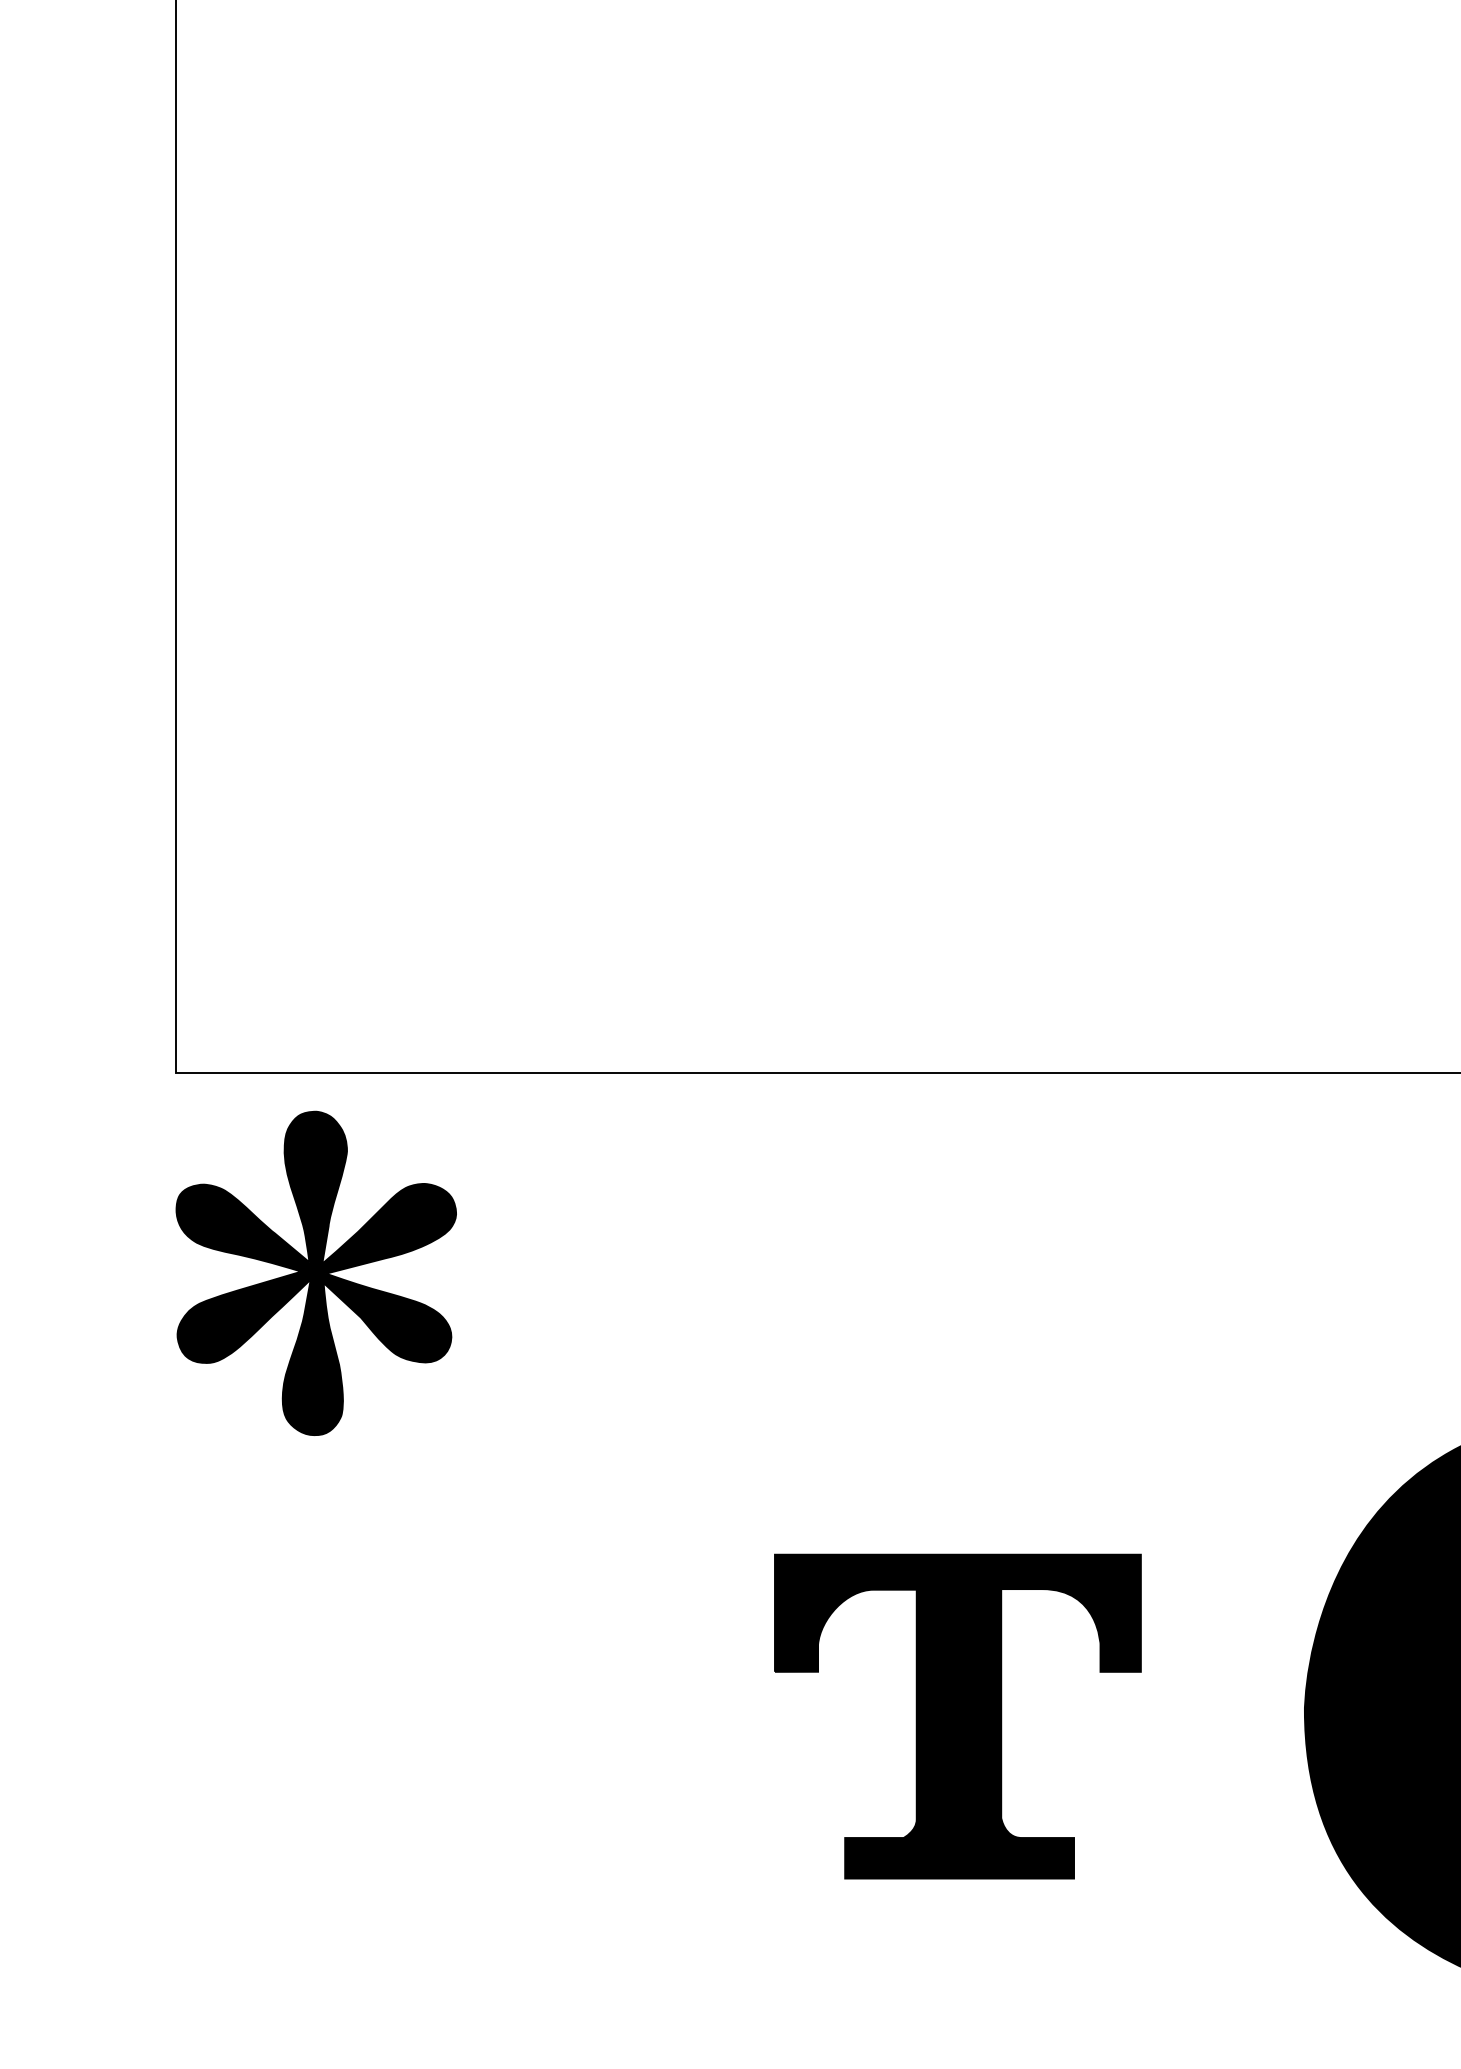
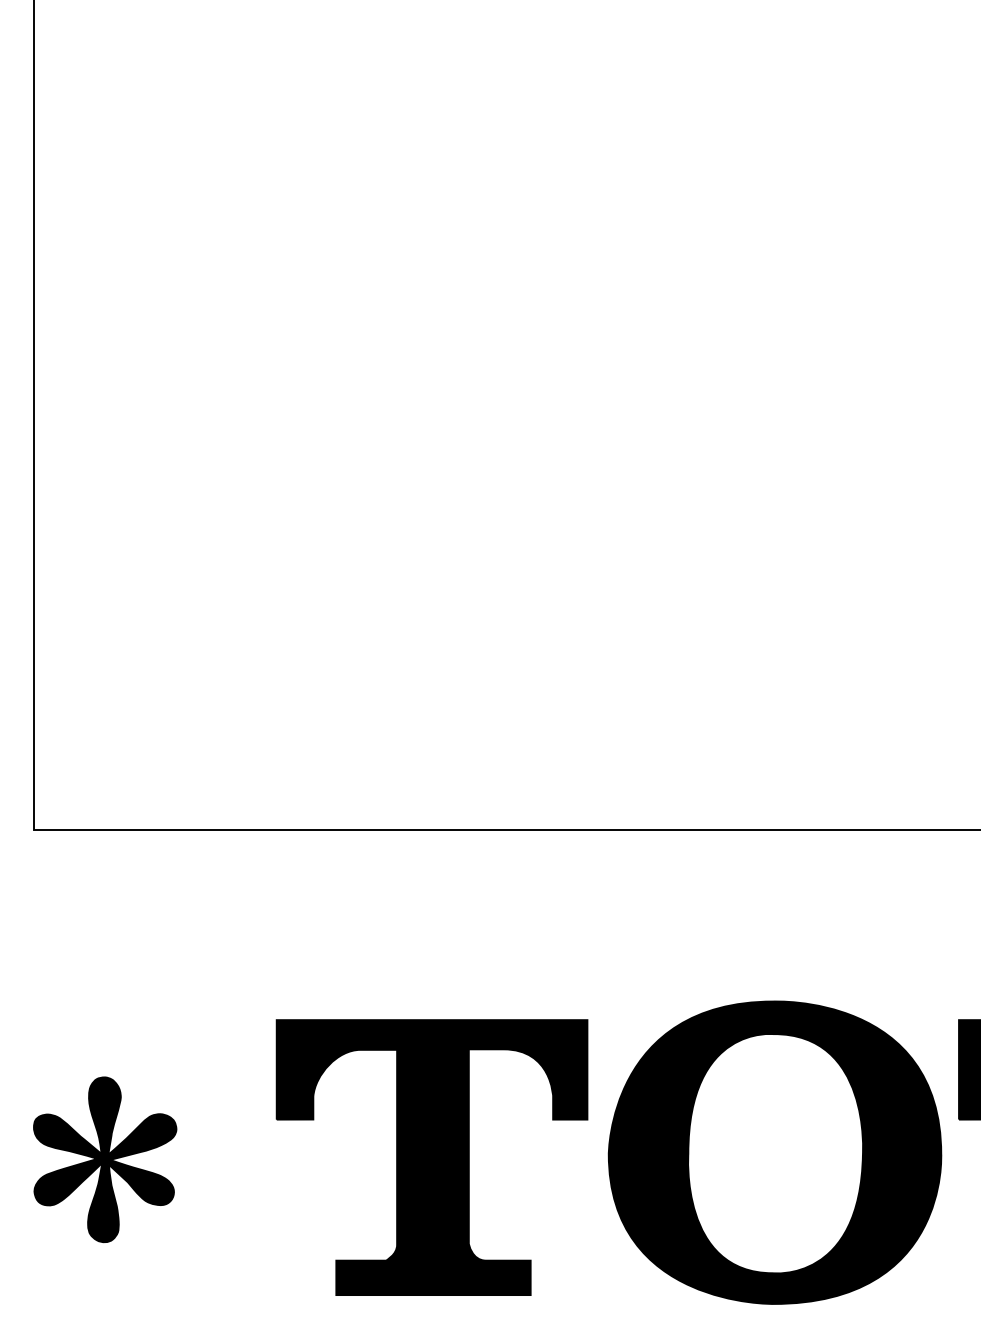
part: (316, 1272) -> (105, 1159), moved
part: (956, 1716) -> (431, 1157), size x1.67

